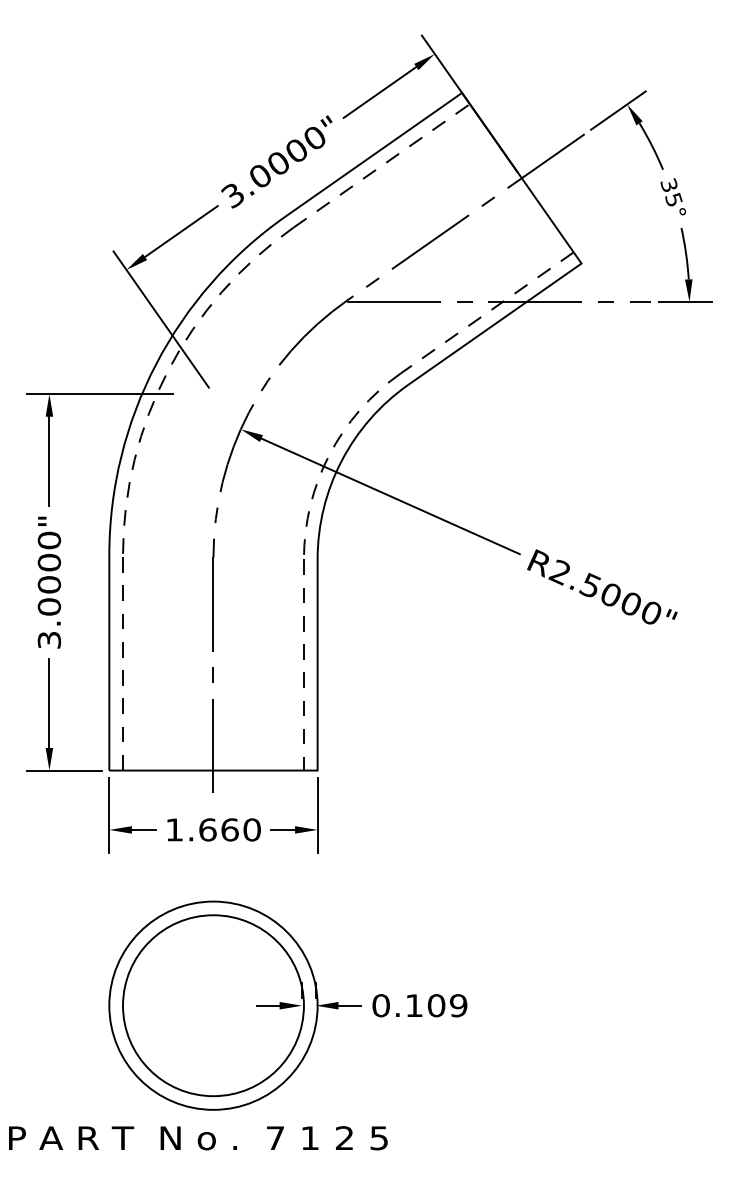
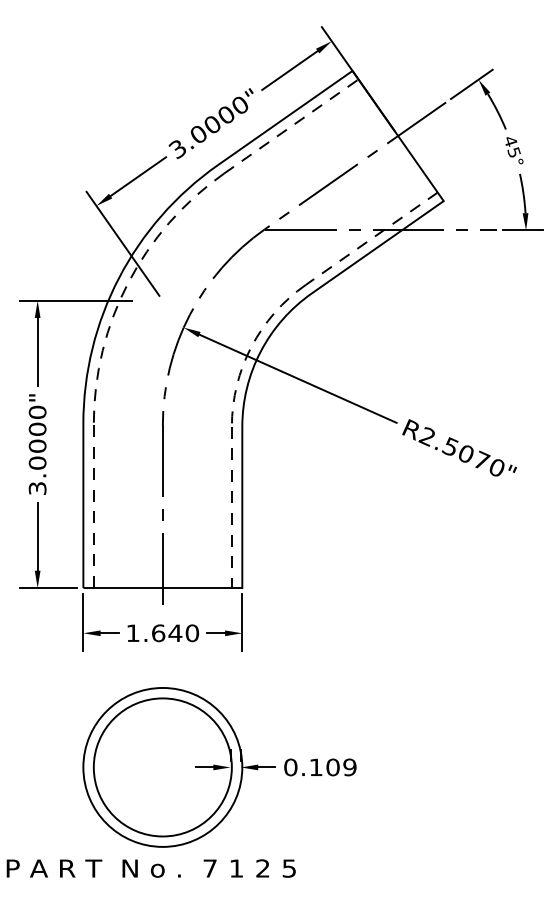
text: (668, 185) -> (510, 141), 35° -> 45°
text: (632, 602) -> (482, 459), R2.5000" -> R2.5070"
text: (229, 829) -> (175, 632), 1.660 -> 1.640

